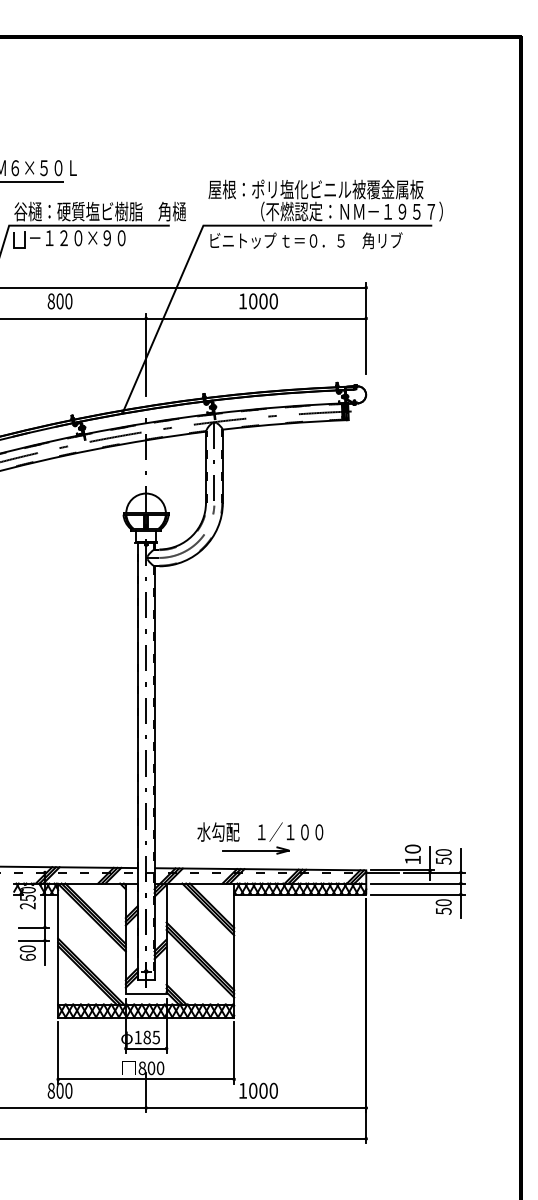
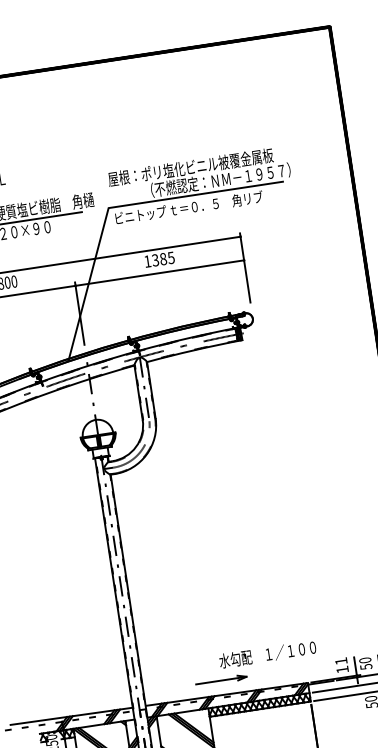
text: (262, 301) -> (162, 259), 1000 -> 1385
text: (260, 831) -> (267, 653), moved
text: (412, 848) -> (340, 660), 10 -> 11

